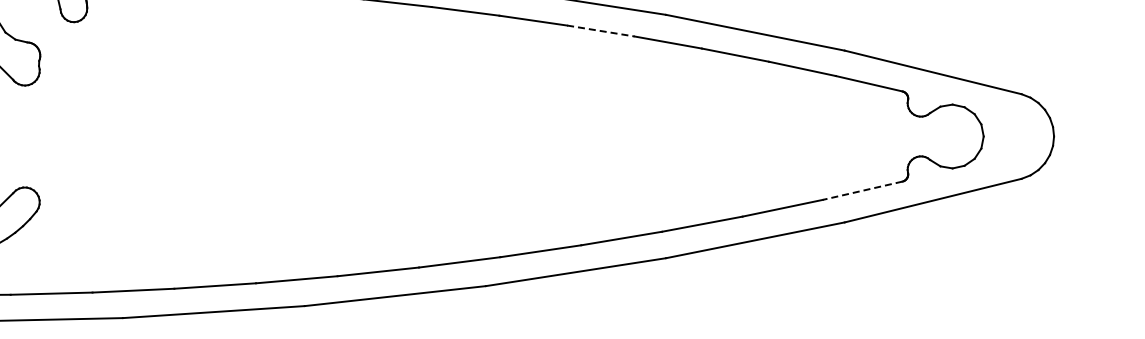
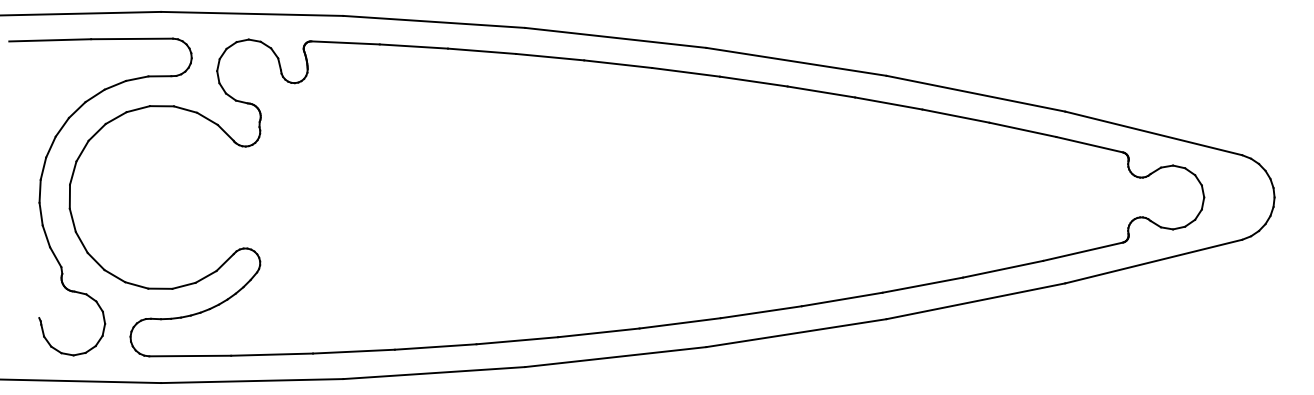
line: (601, 31) -> (821, 92), dashed -> solid
line: (863, 190) -> (1083, 251), dashed -> solid

